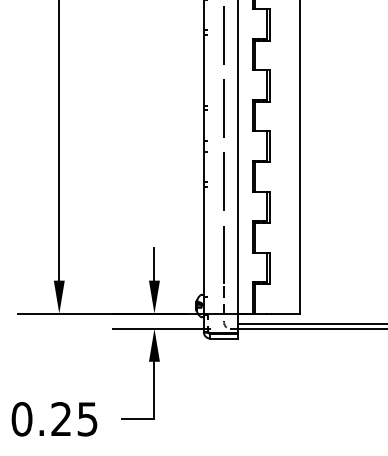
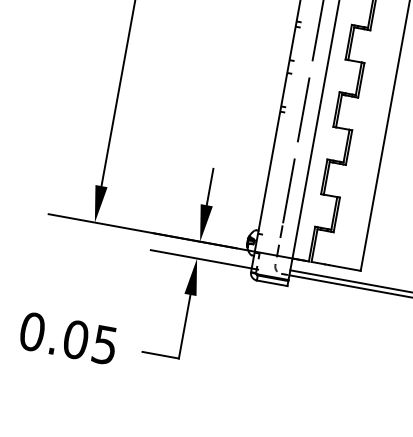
text: (61, 419) -> (76, 340), 0.25 -> 0.05

